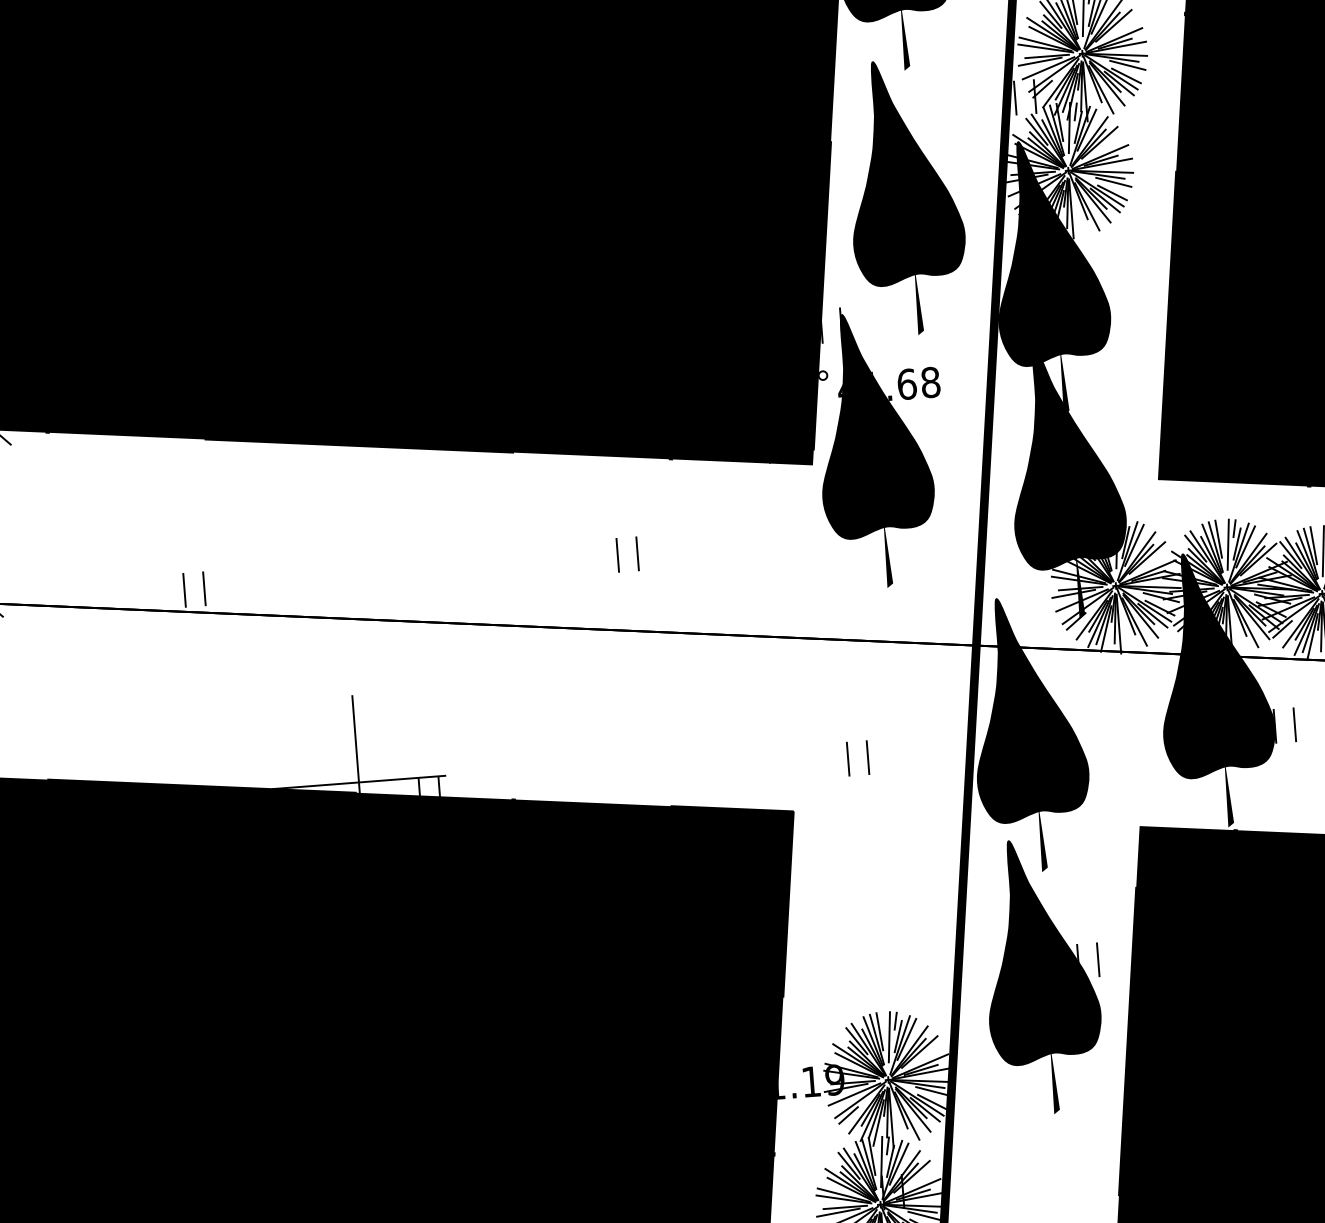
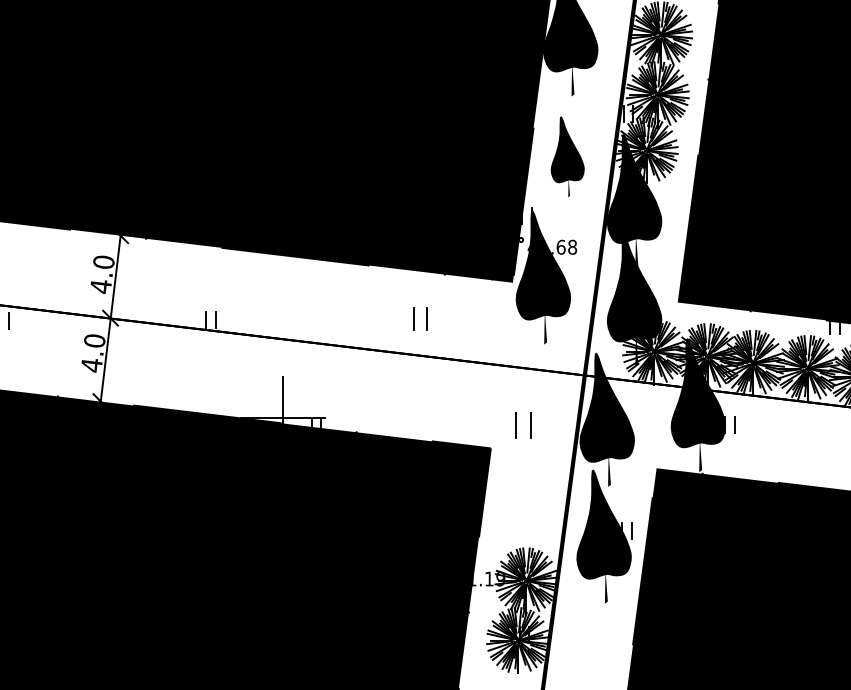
part: (905, 195) -> (567, 156), size x0.6
part: (627, 553) -> (420, 318), size x1.4
part: (857, 756) -> (523, 424), size x1.6

